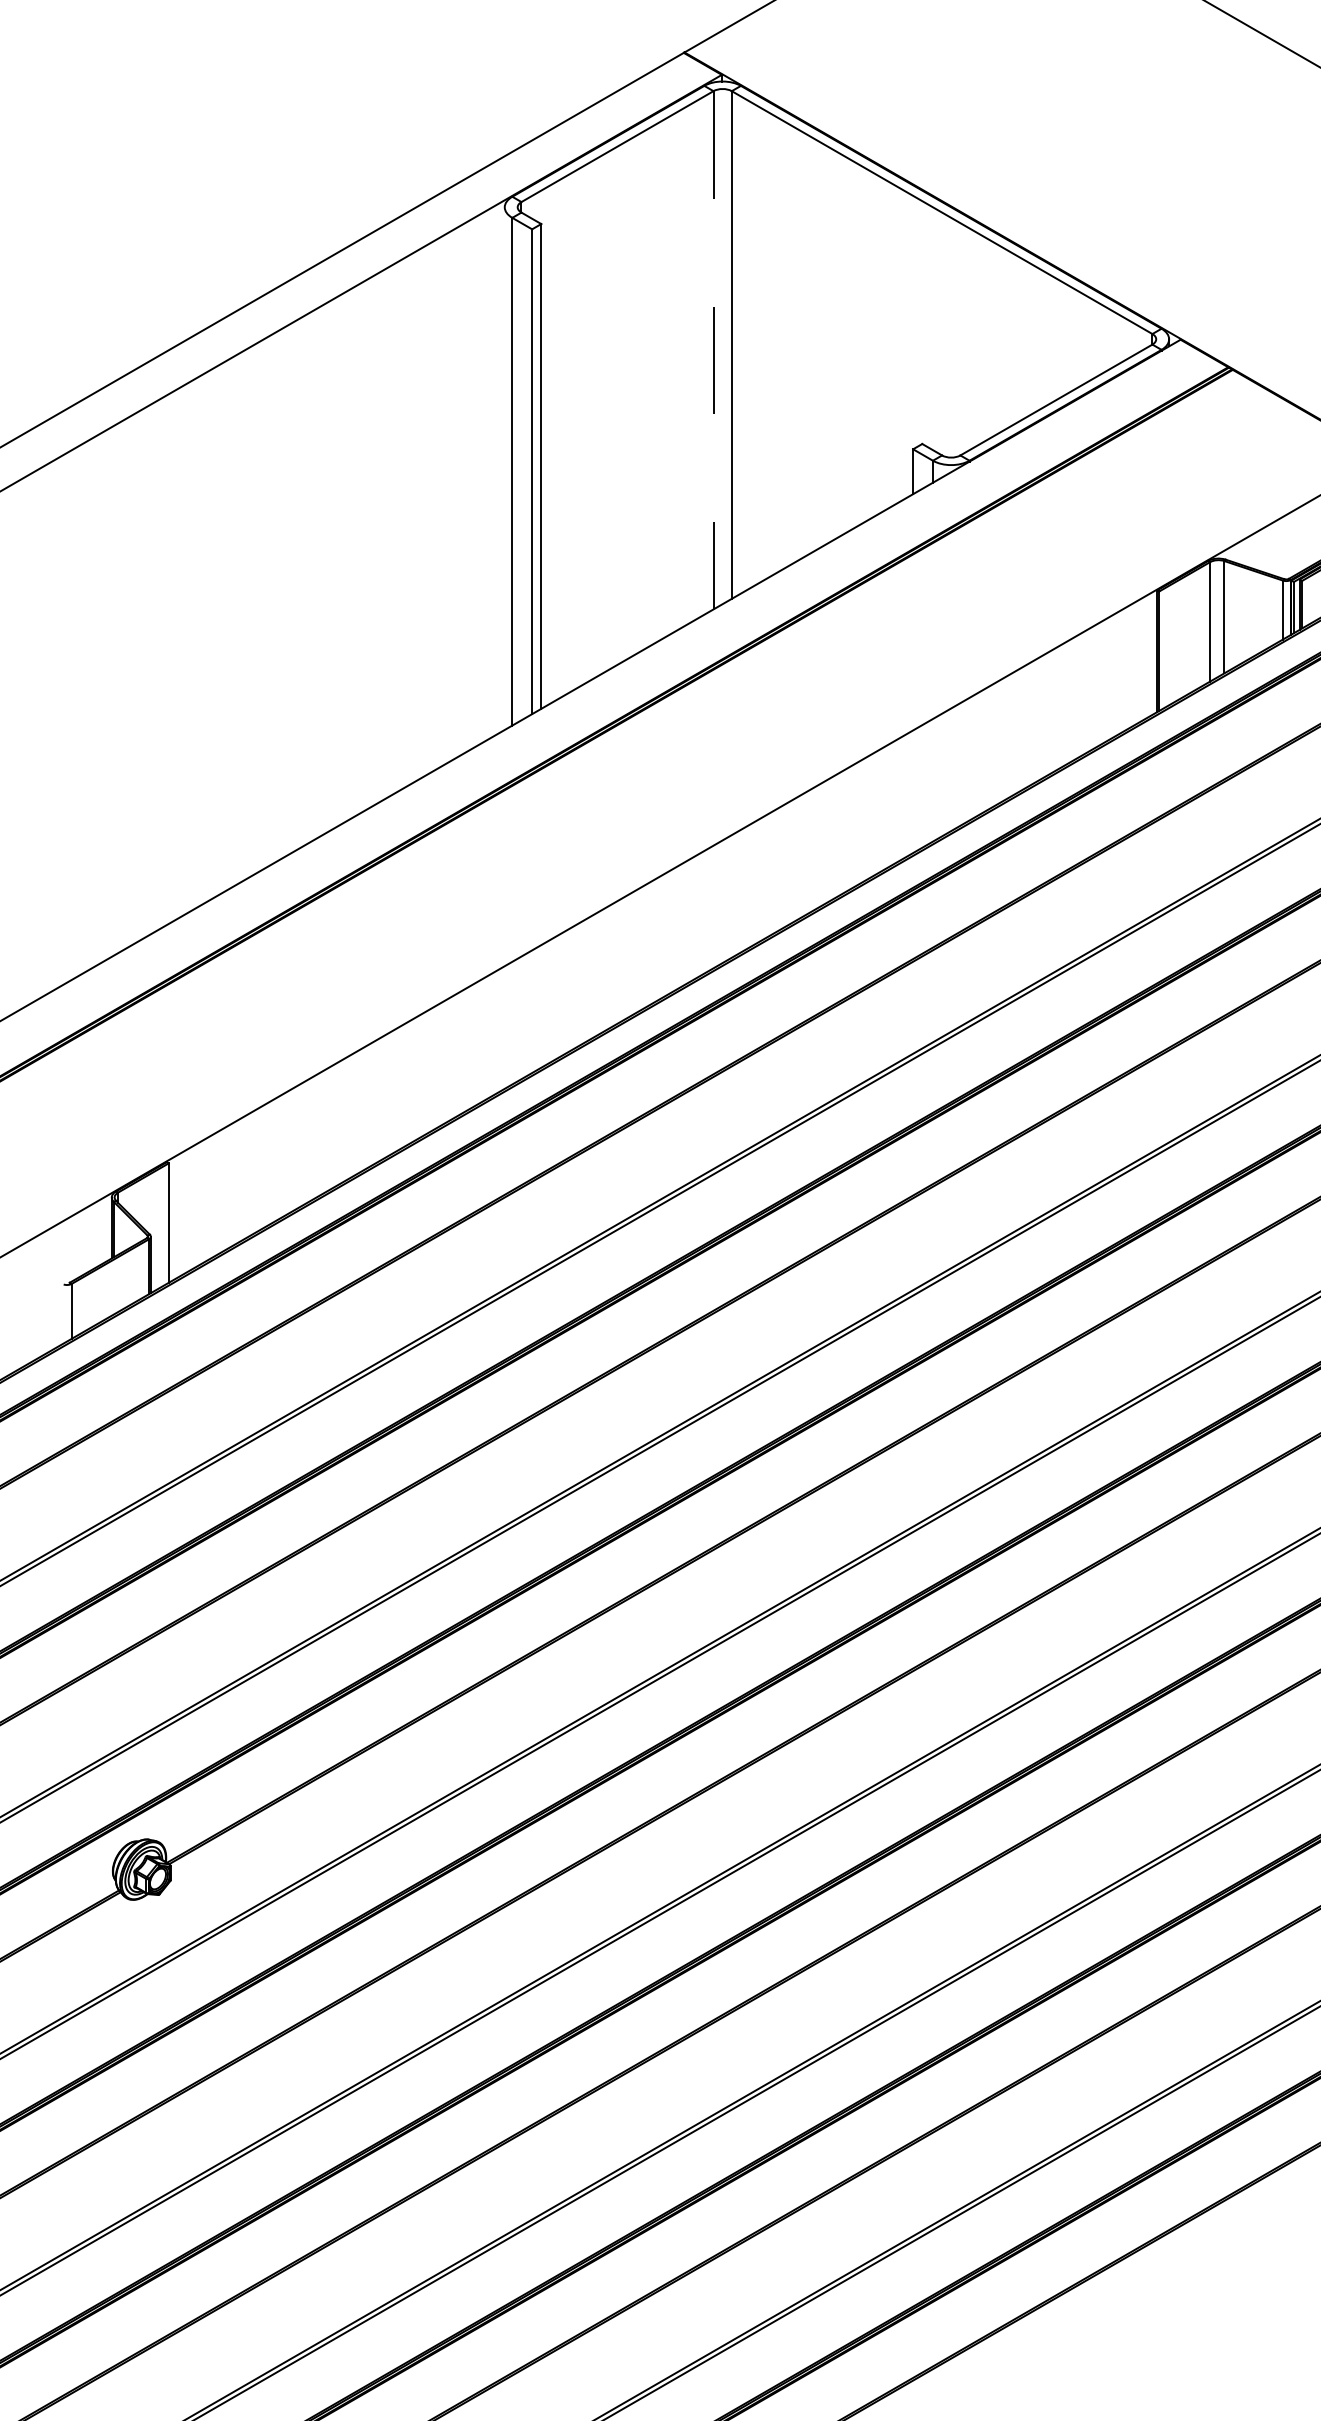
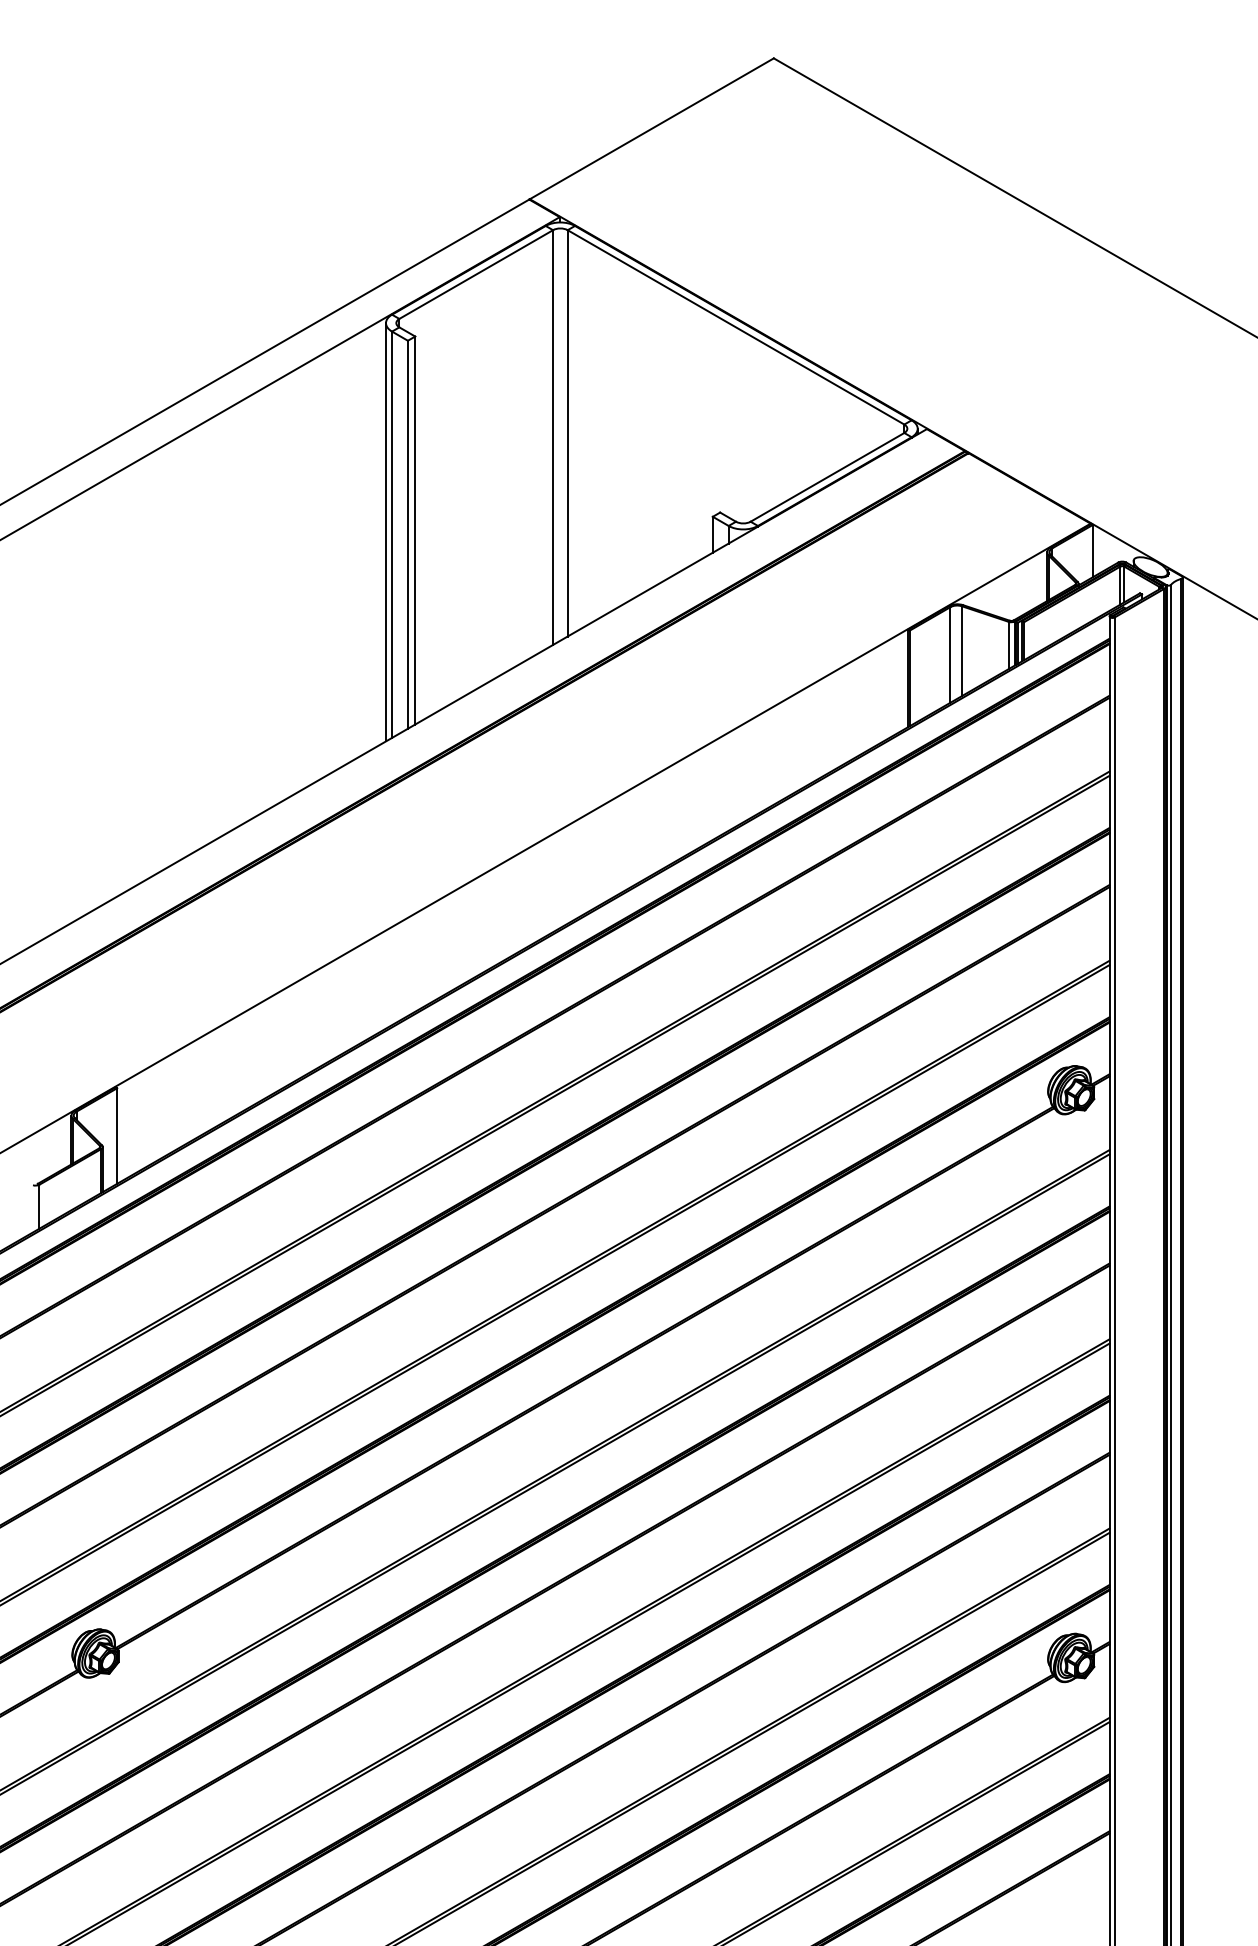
line: (714, 351) -> (553, 438), dashed -> solid
line: (505, 468) -> (386, 532), added

